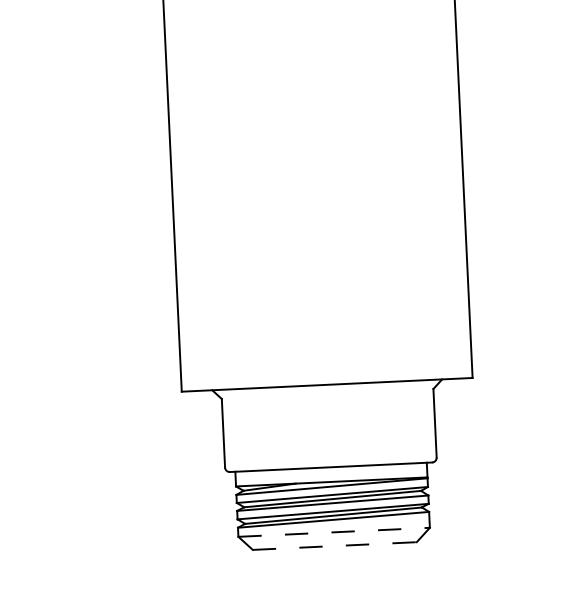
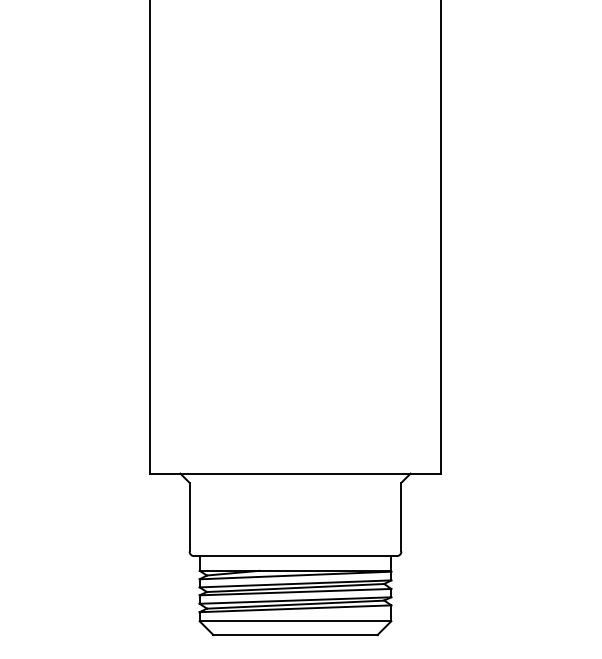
line: (334, 532) -> (295, 621), dashed -> solid
line: (334, 546) -> (295, 635), dashed -> solid

